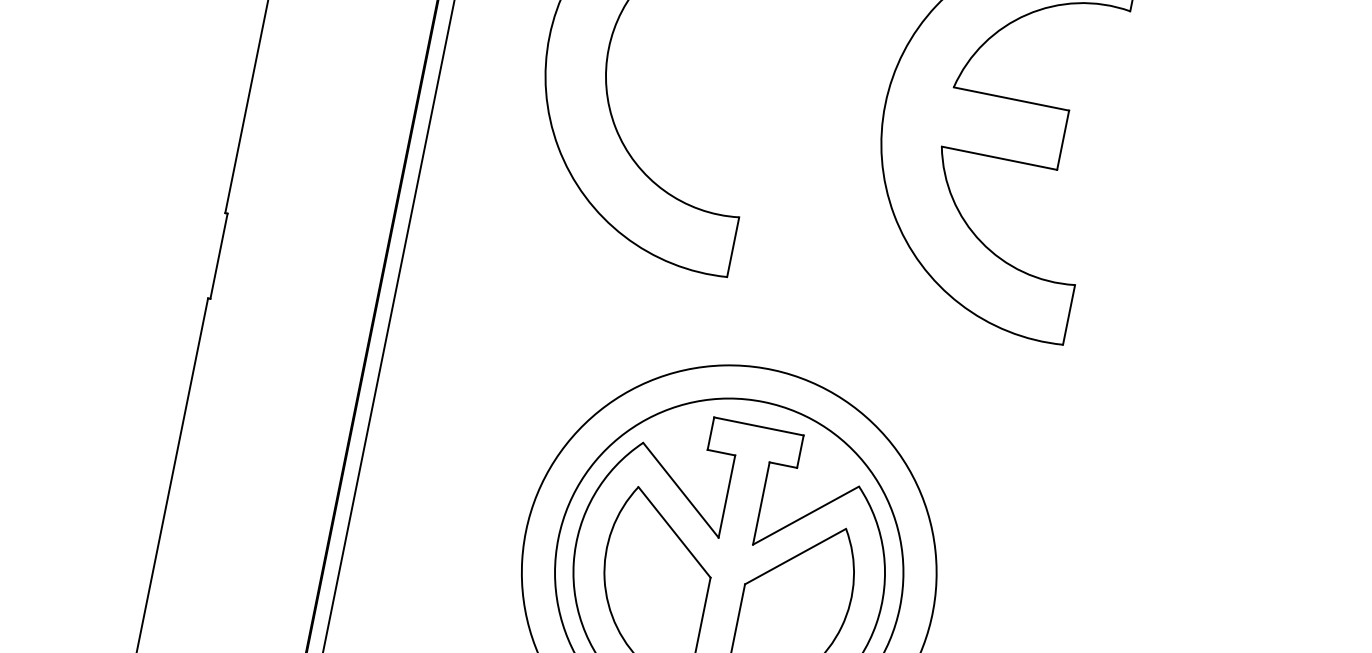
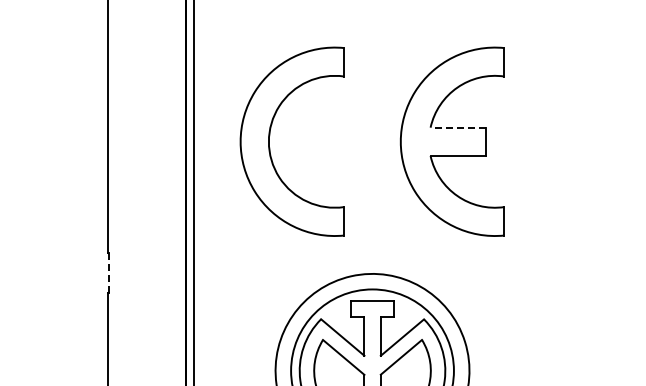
line: (1010, 98) -> (457, 127), solid -> dashed
line: (218, 257) -> (109, 273), solid -> dashed

